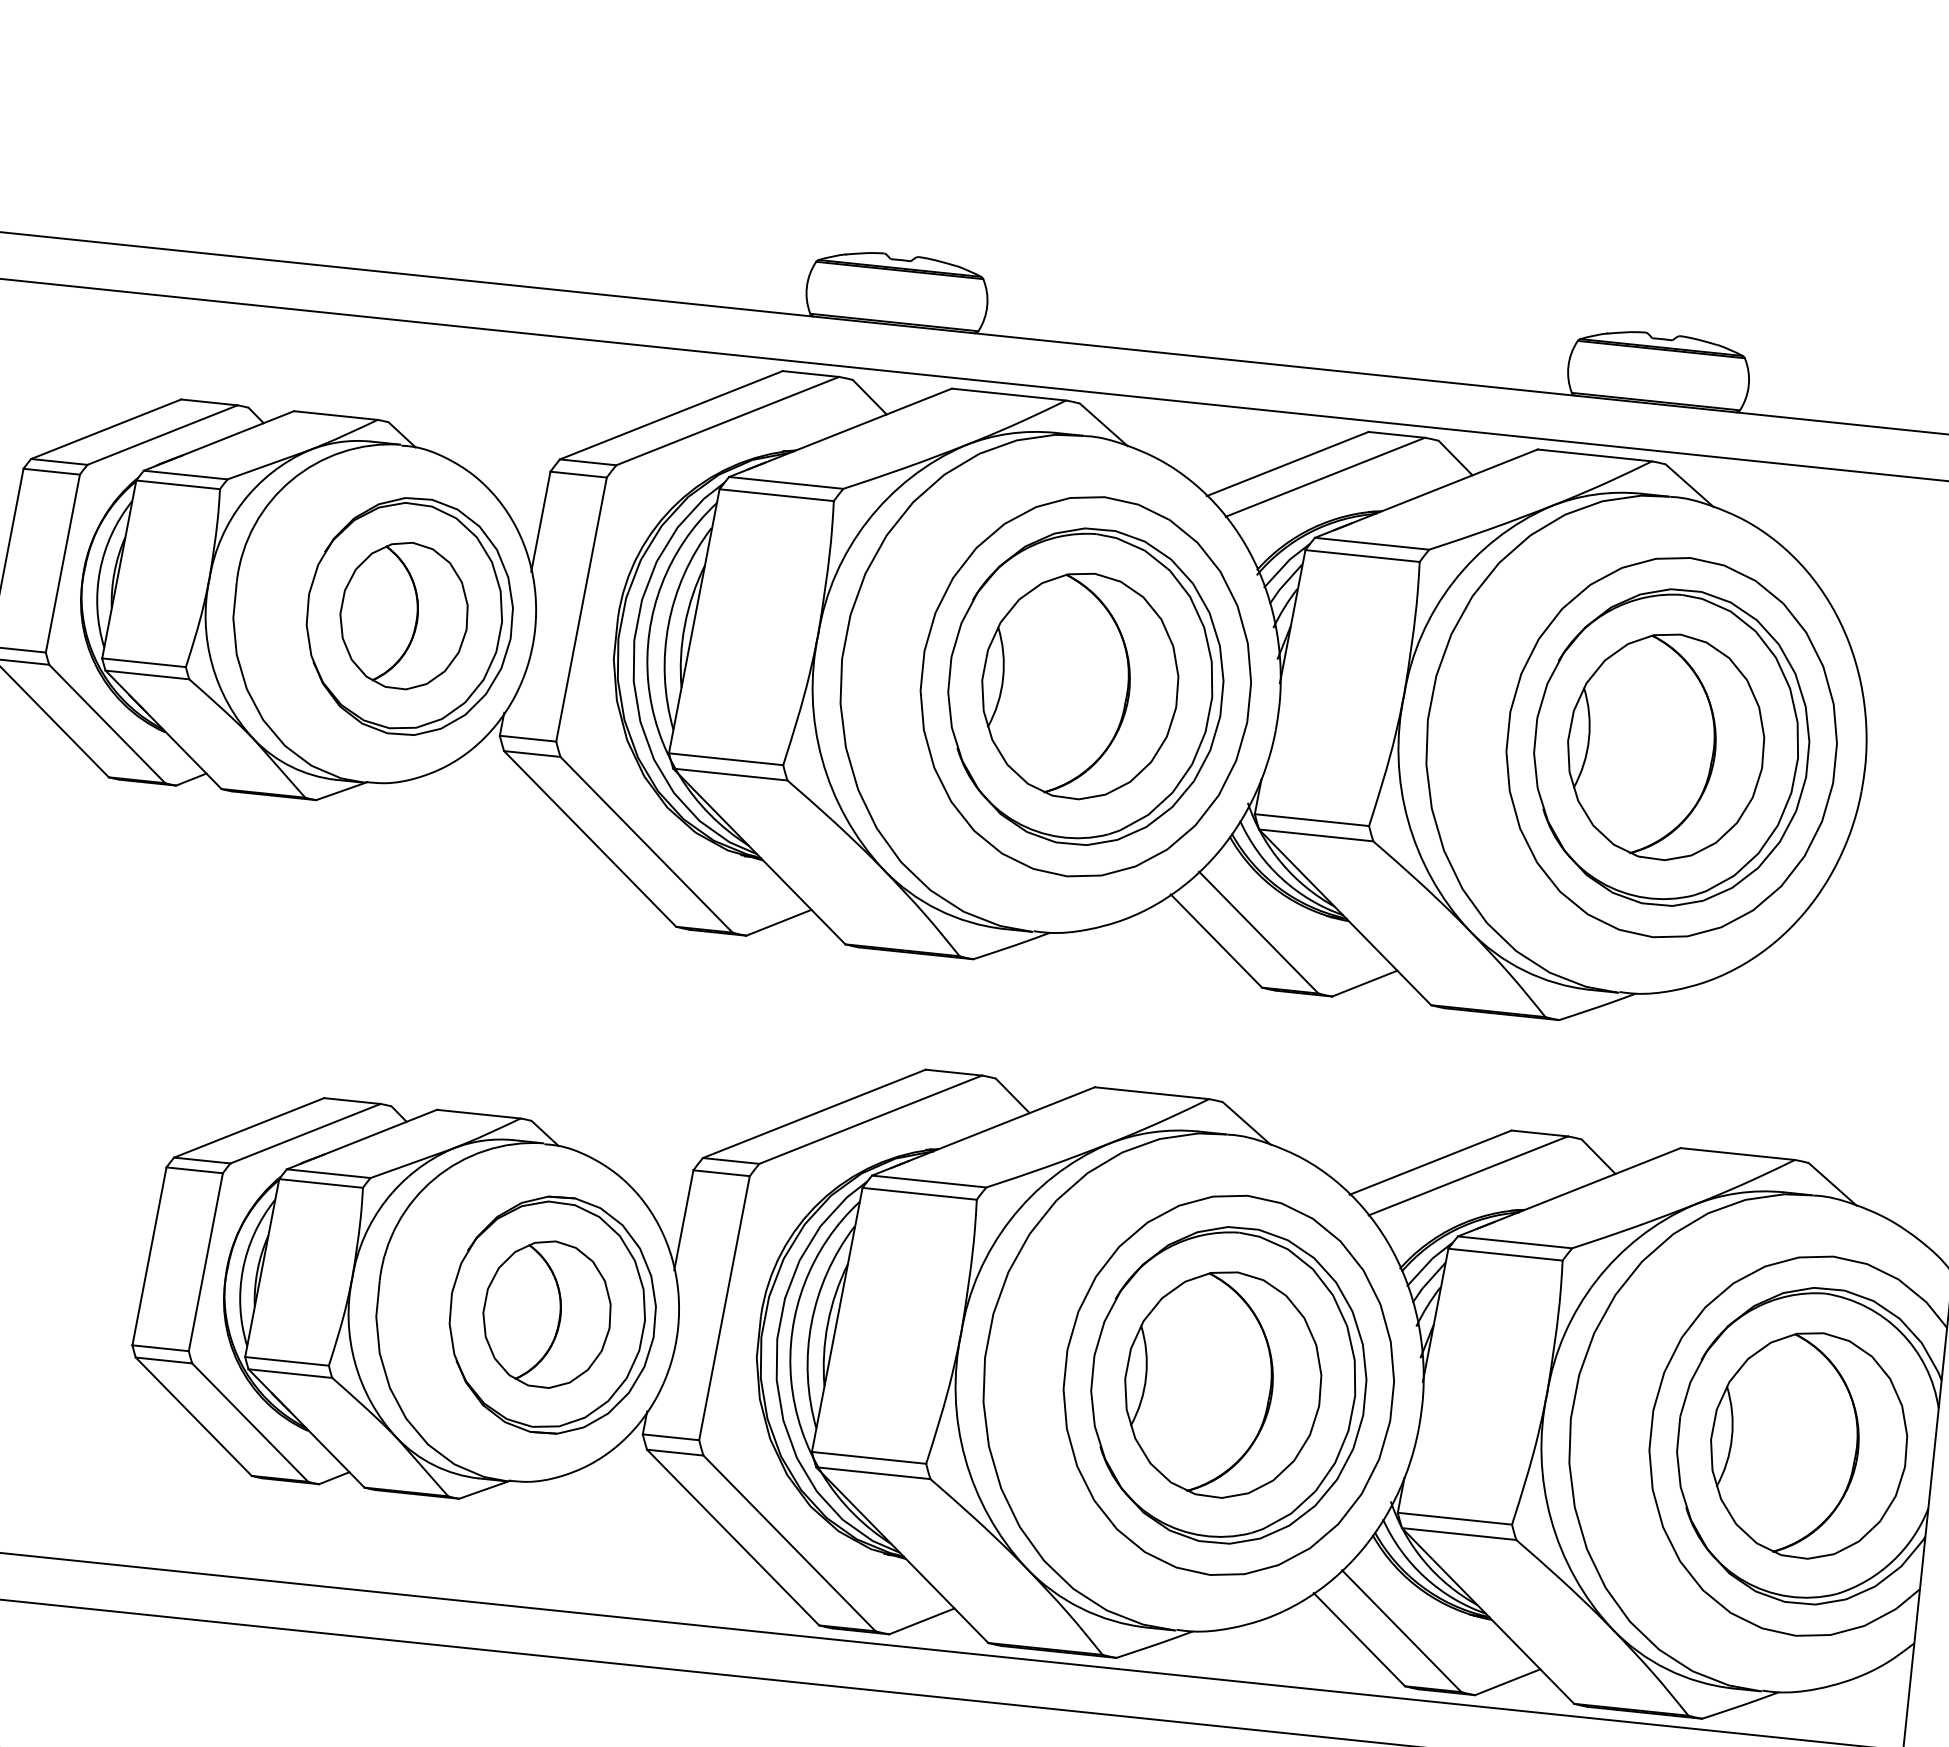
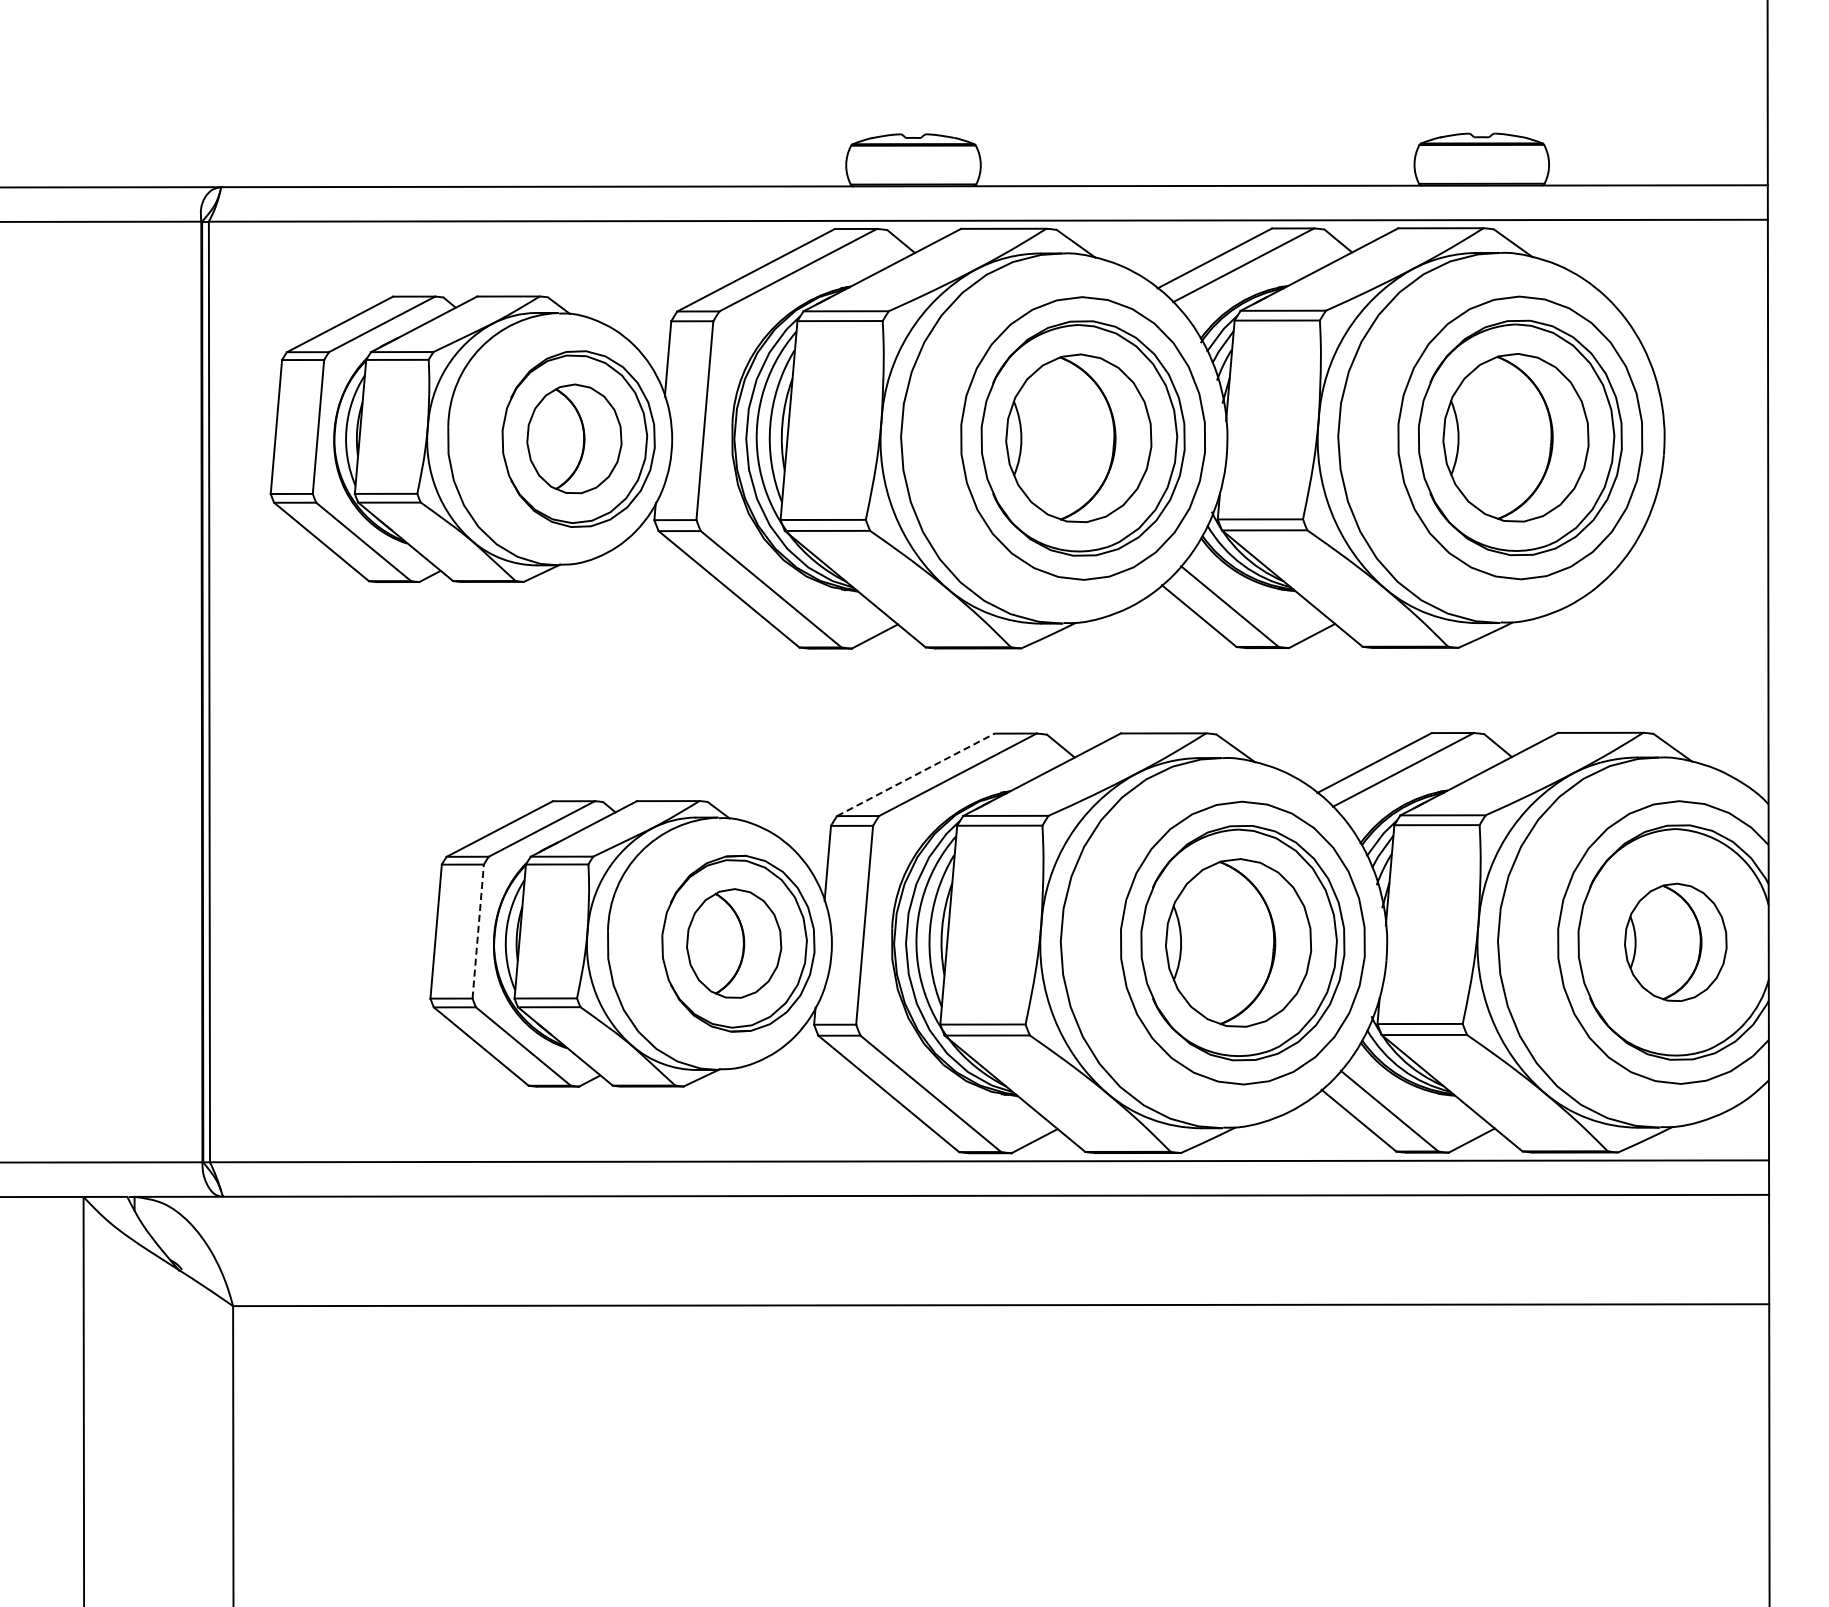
line: (813, 1113) -> (915, 774), solid -> dashed
line: (206, 1262) -> (478, 931), solid -> dashed
part: (1808, 1445) -> (1675, 942), size x0.7

